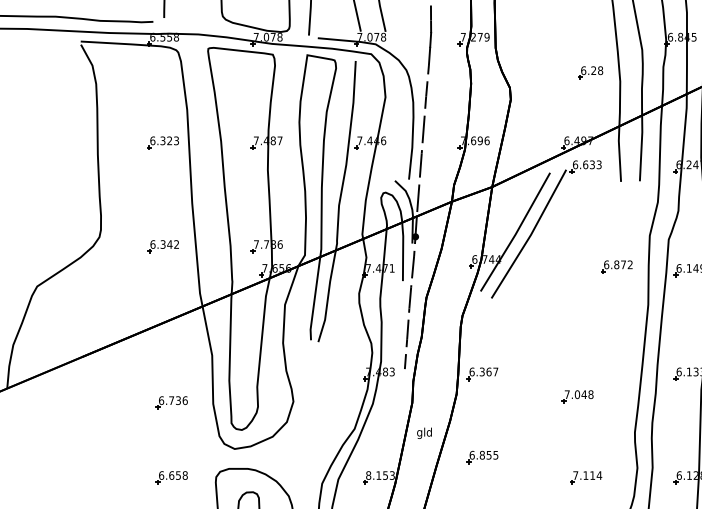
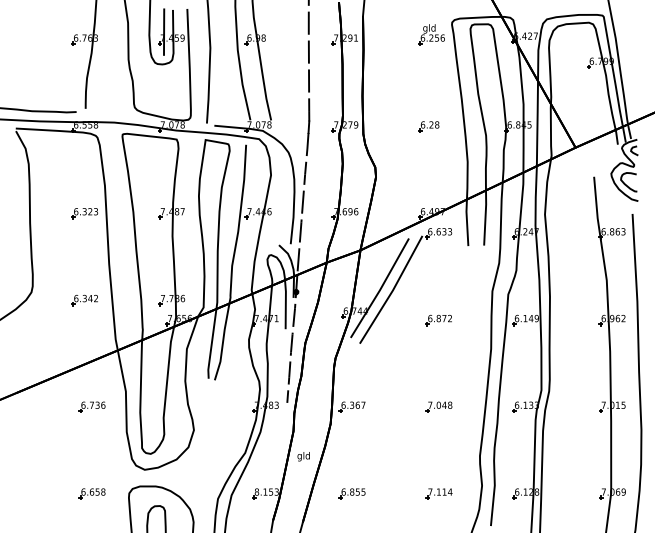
part: (590, 72) -> (428, 126), moved
part: (616, 267) -> (438, 320), moved
part: (577, 396) -> (438, 406), moved
part: (171, 402) -> (91, 406), moved
part: (481, 456) -> (351, 493), moved

